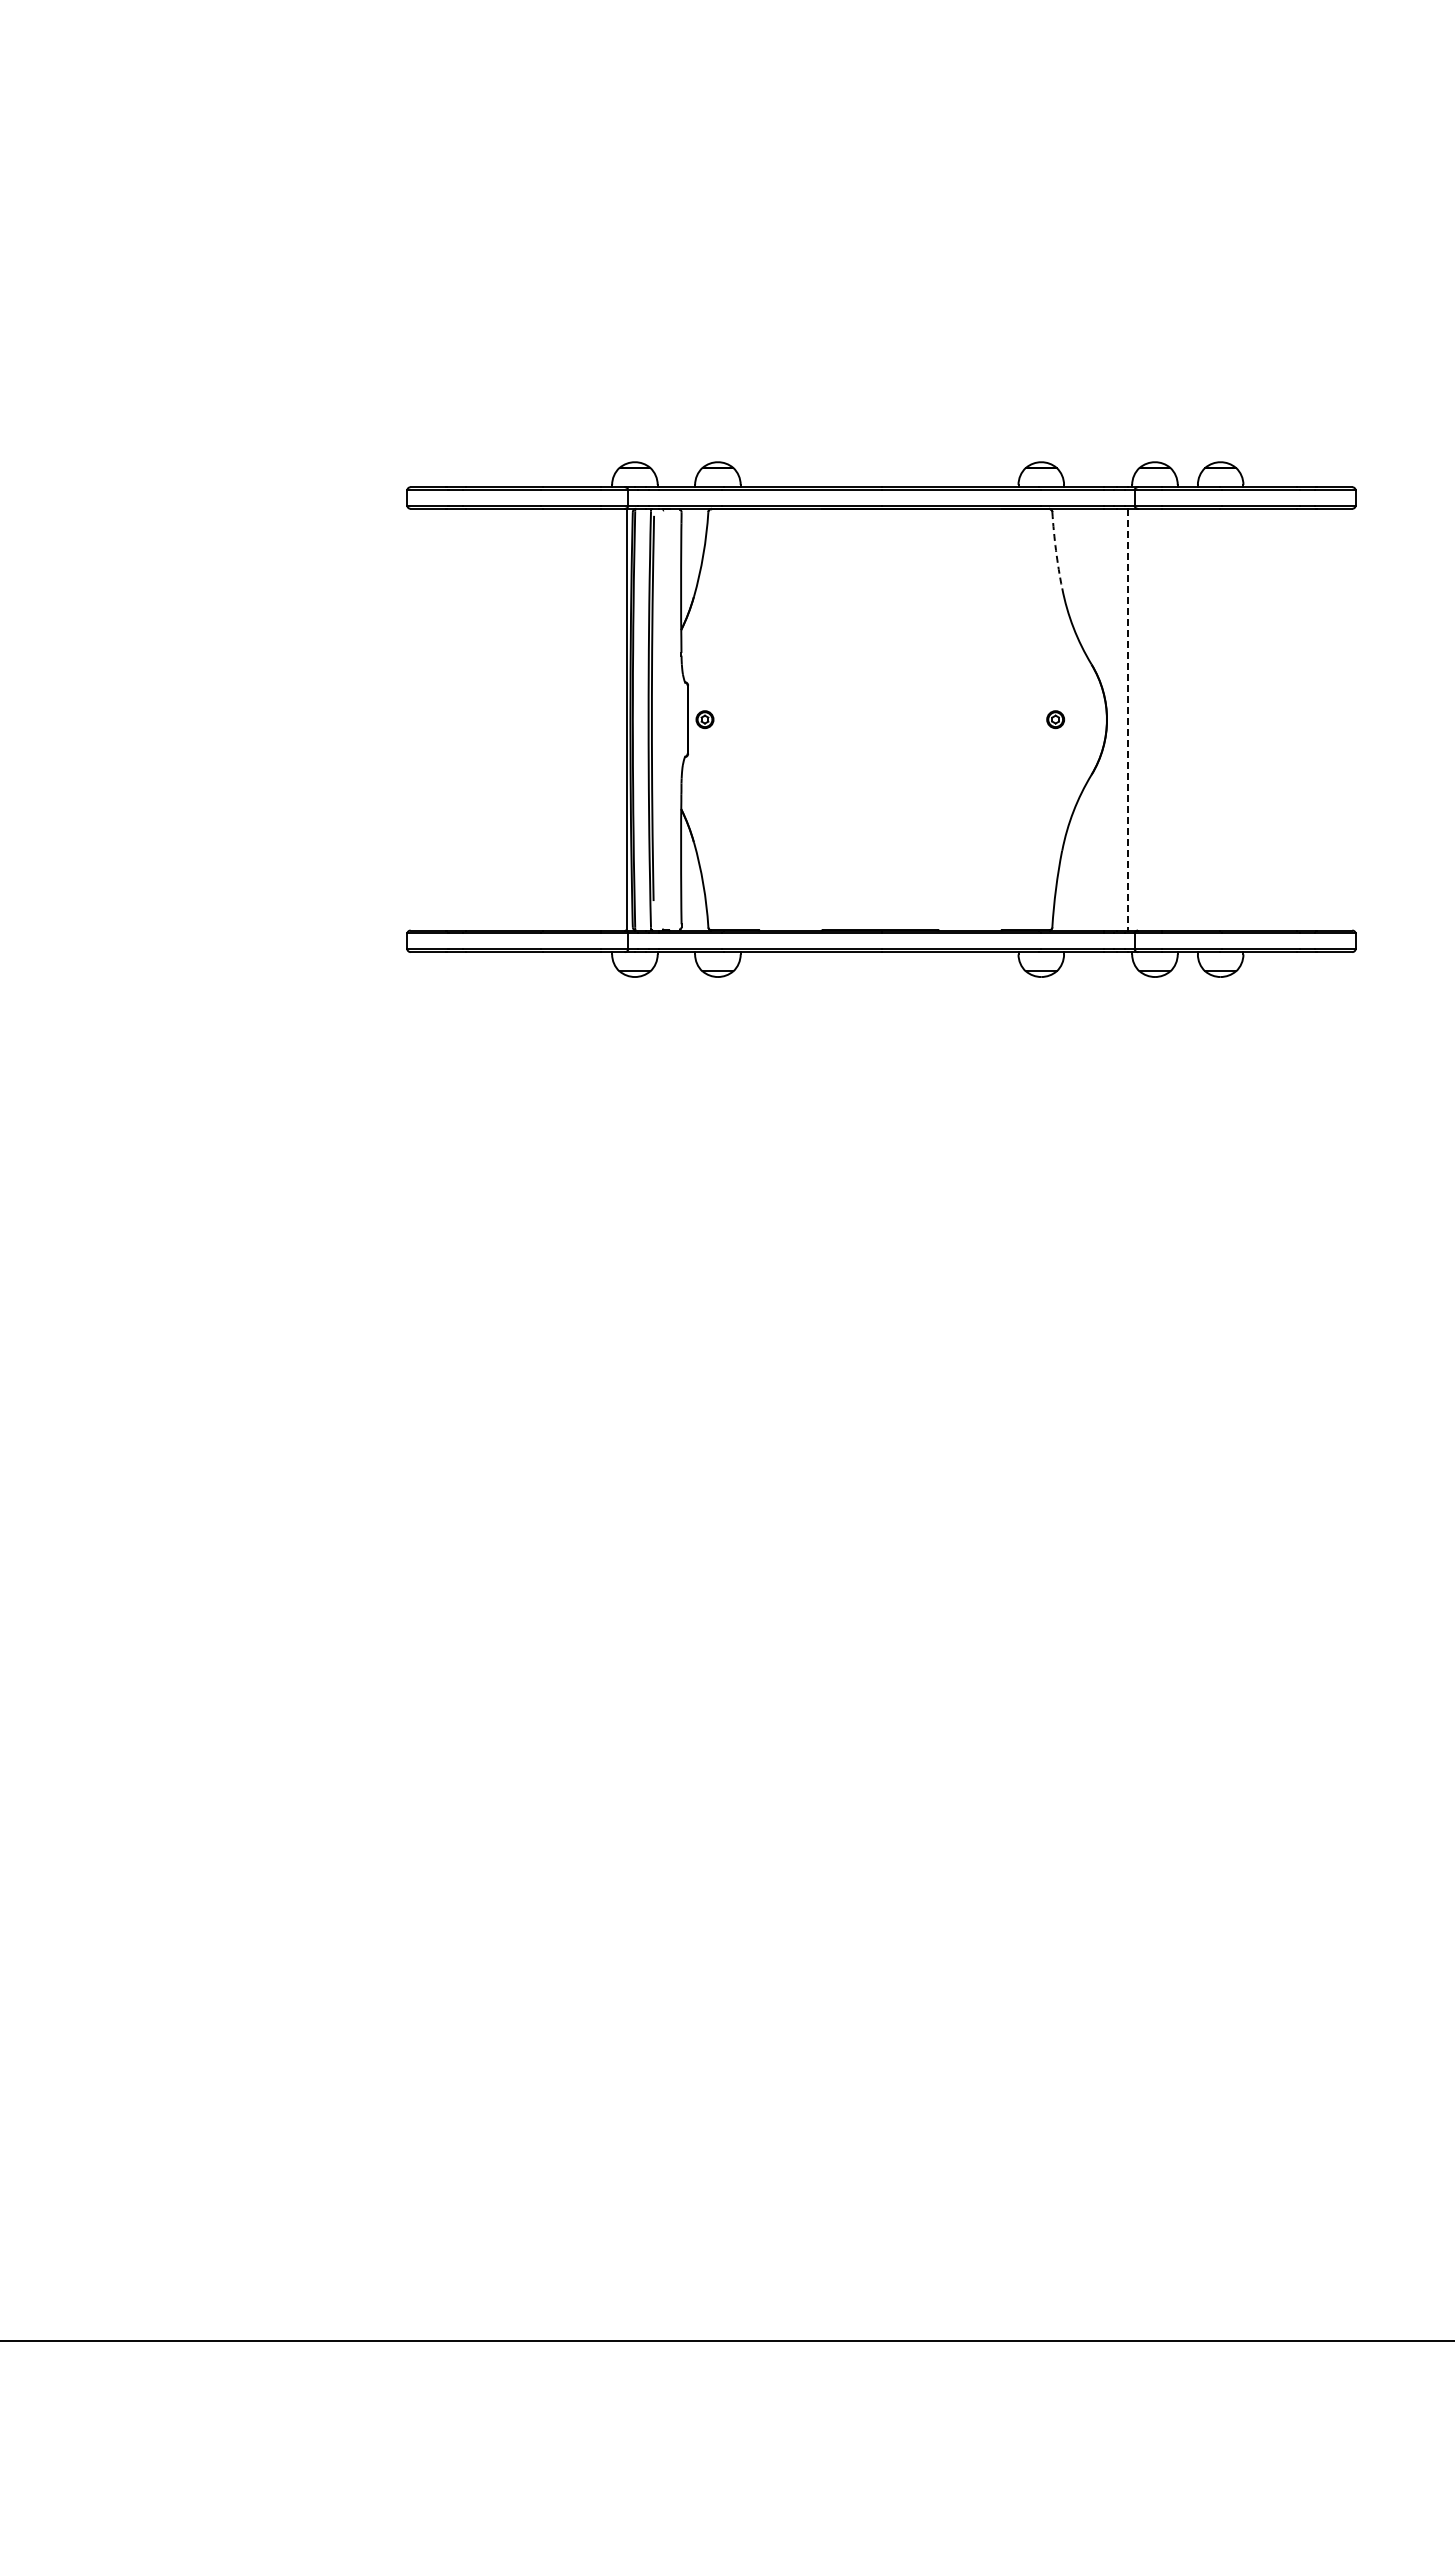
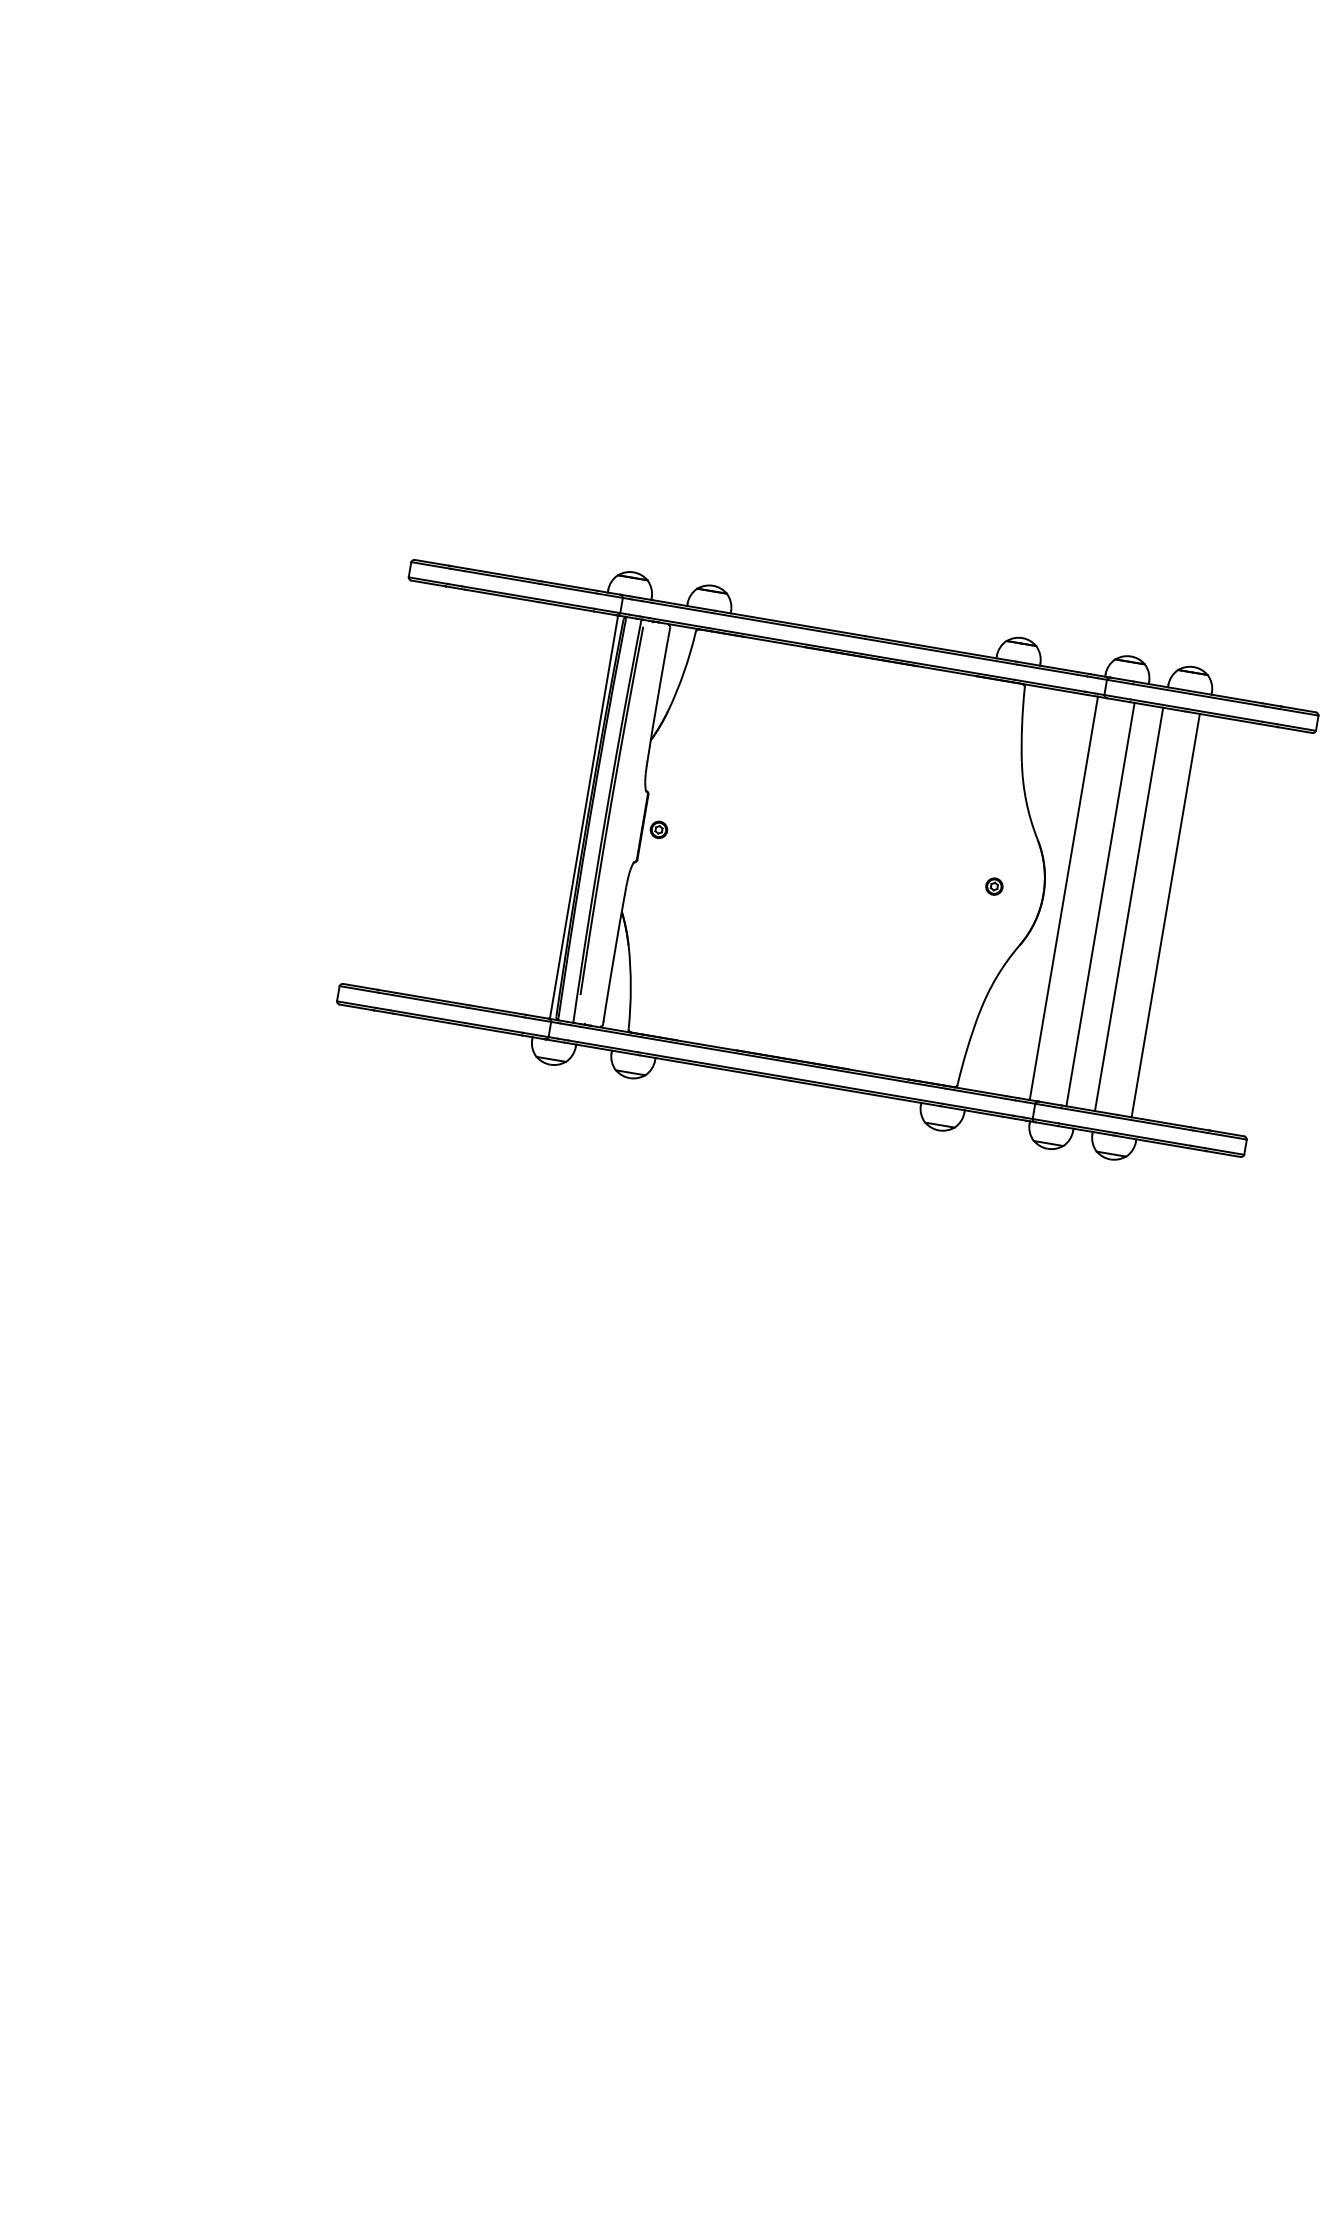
arc: (1056, 550) -> (1022, 724), dashed -> solid
line: (1128, 719) -> (1064, 898), dashed -> solid
line: (1166, 719) -> (1100, 904), added
line: (1196, 719) -> (1129, 909), added
line: (1234, 719) -> (1165, 915), added

